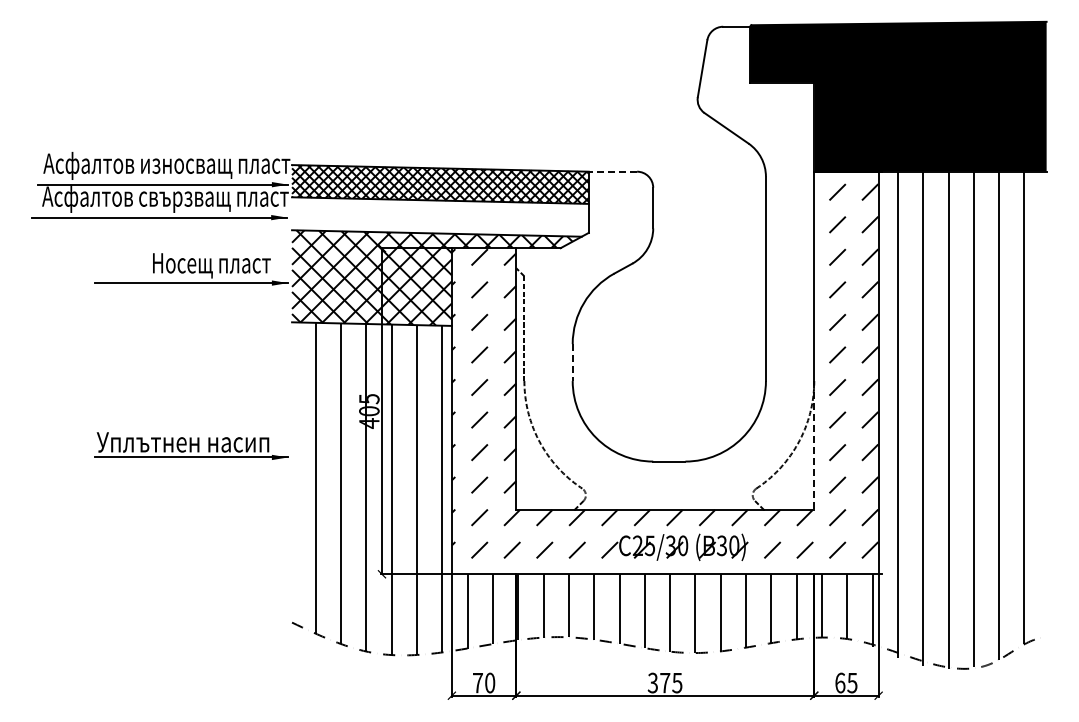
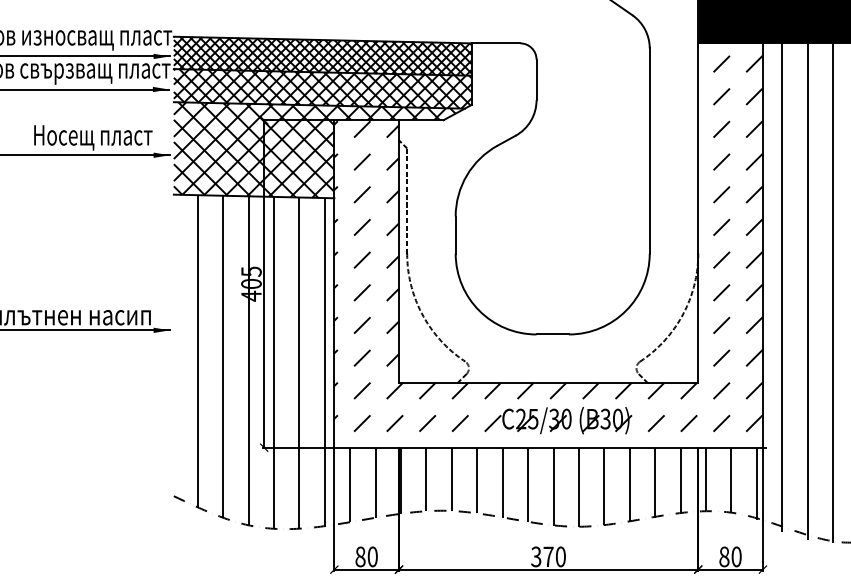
line: (612, 171) -> (495, 43), dashed -> solid
hatch: (440, 216) -> (322, 88), added
line: (572, 363) -> (455, 236), dashed -> solid
line: (814, 445) -> (698, 318), dashed -> solid
text: (477, 682) -> (360, 556), 70 -> 80
text: (677, 682) -> (560, 556), 375 -> 370
text: (846, 682) -> (730, 556), 65 -> 80

